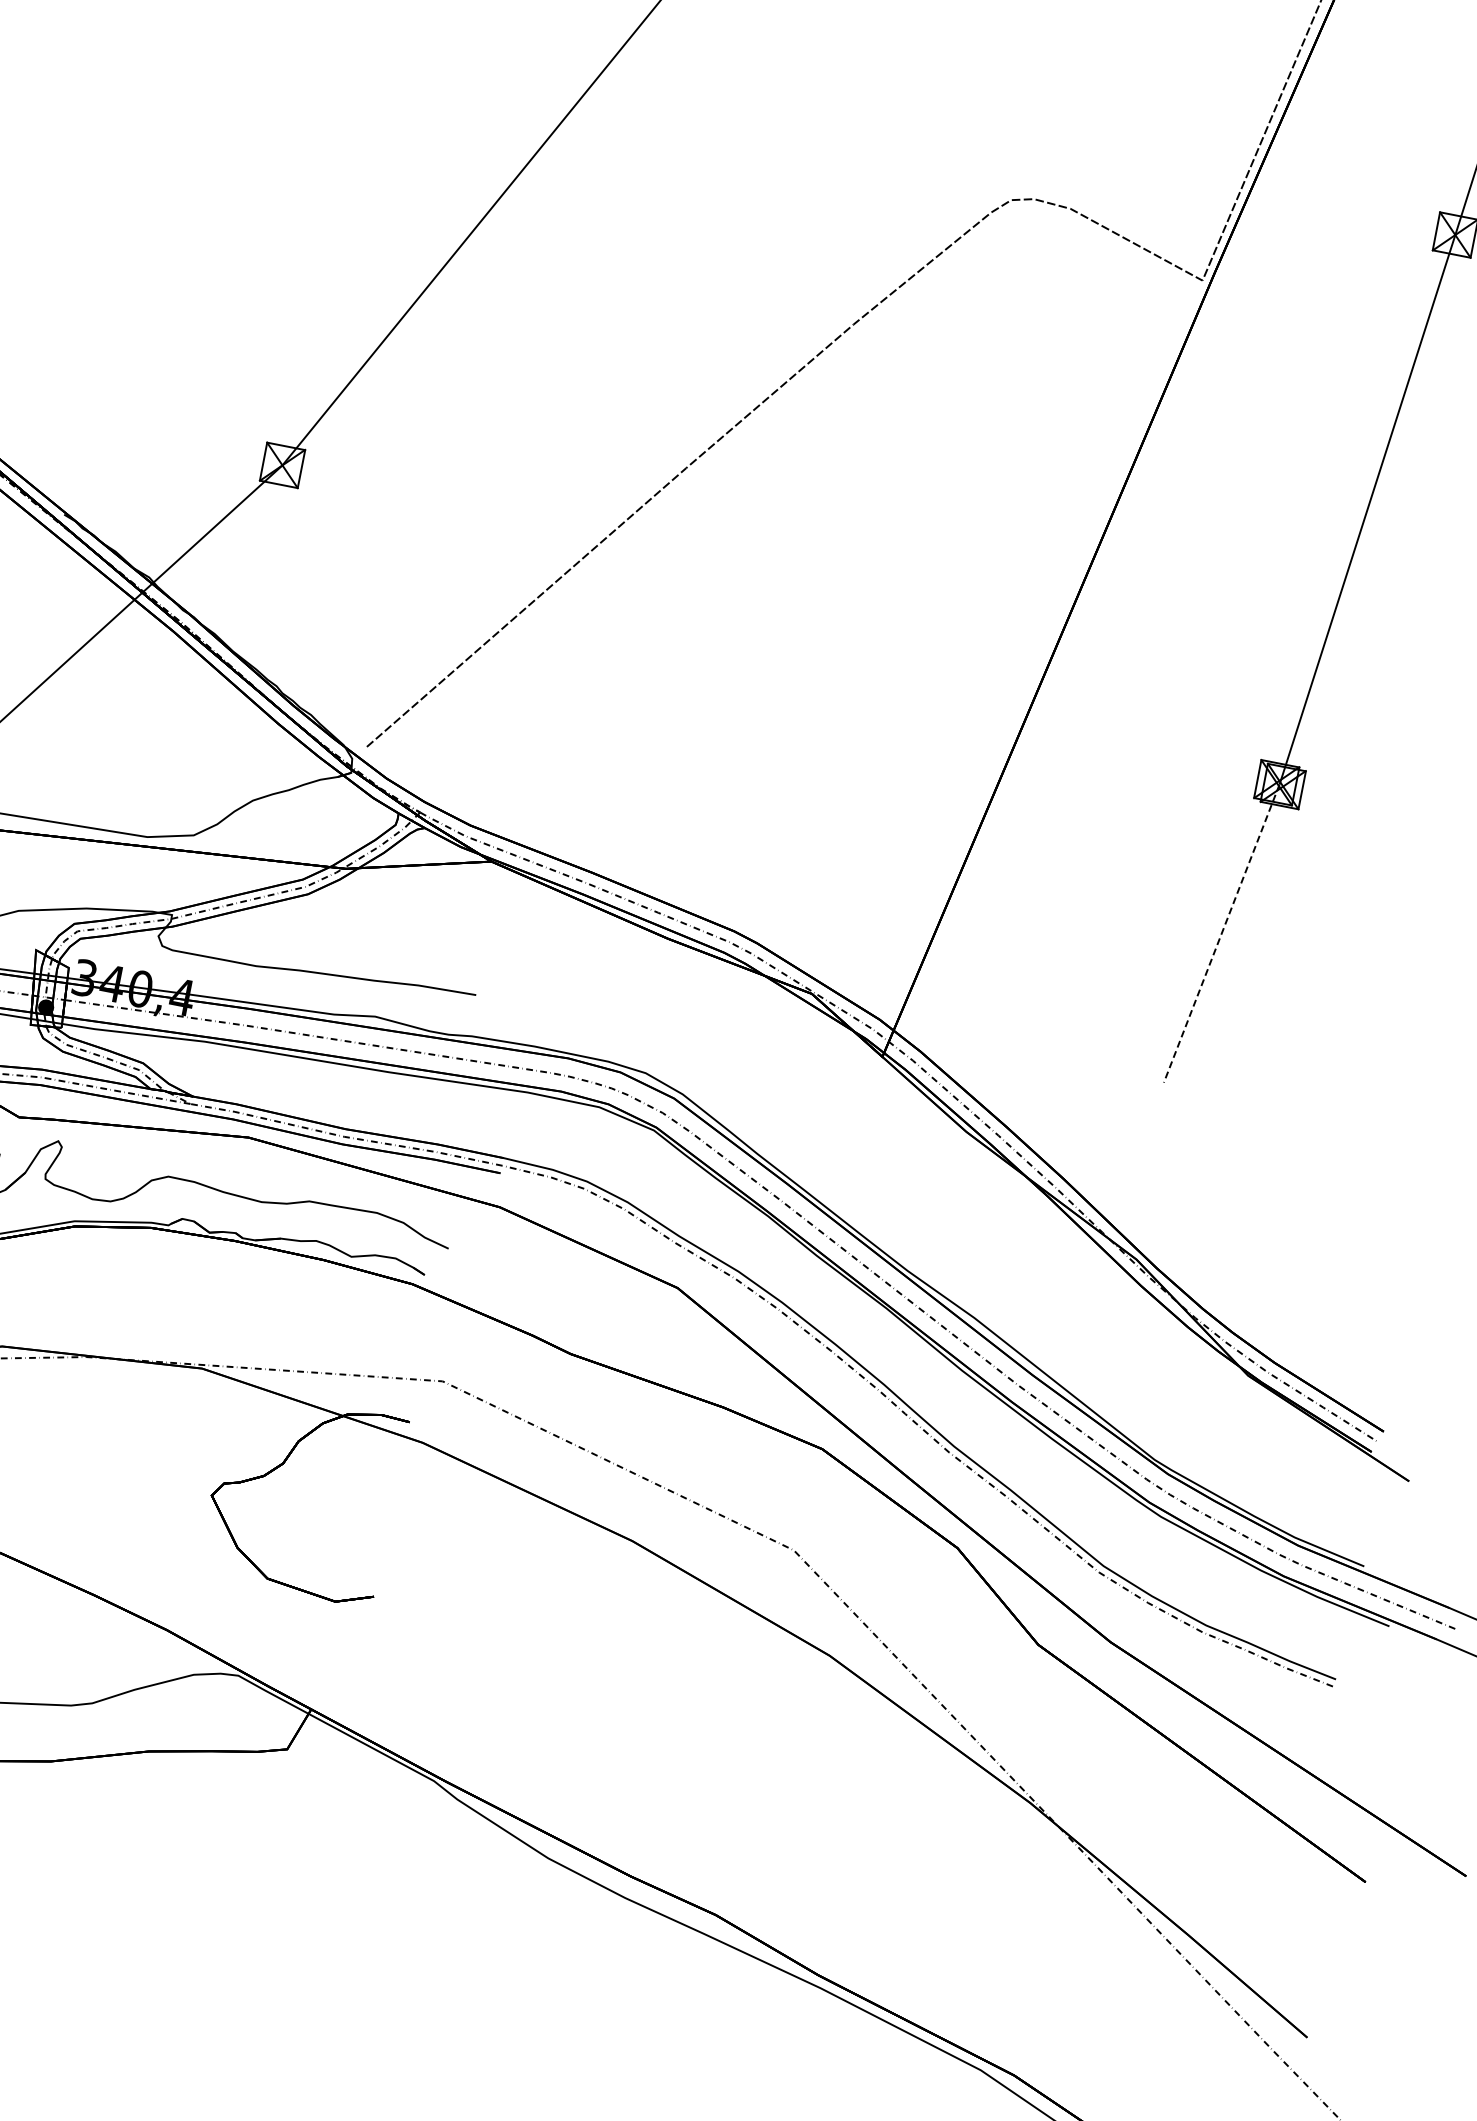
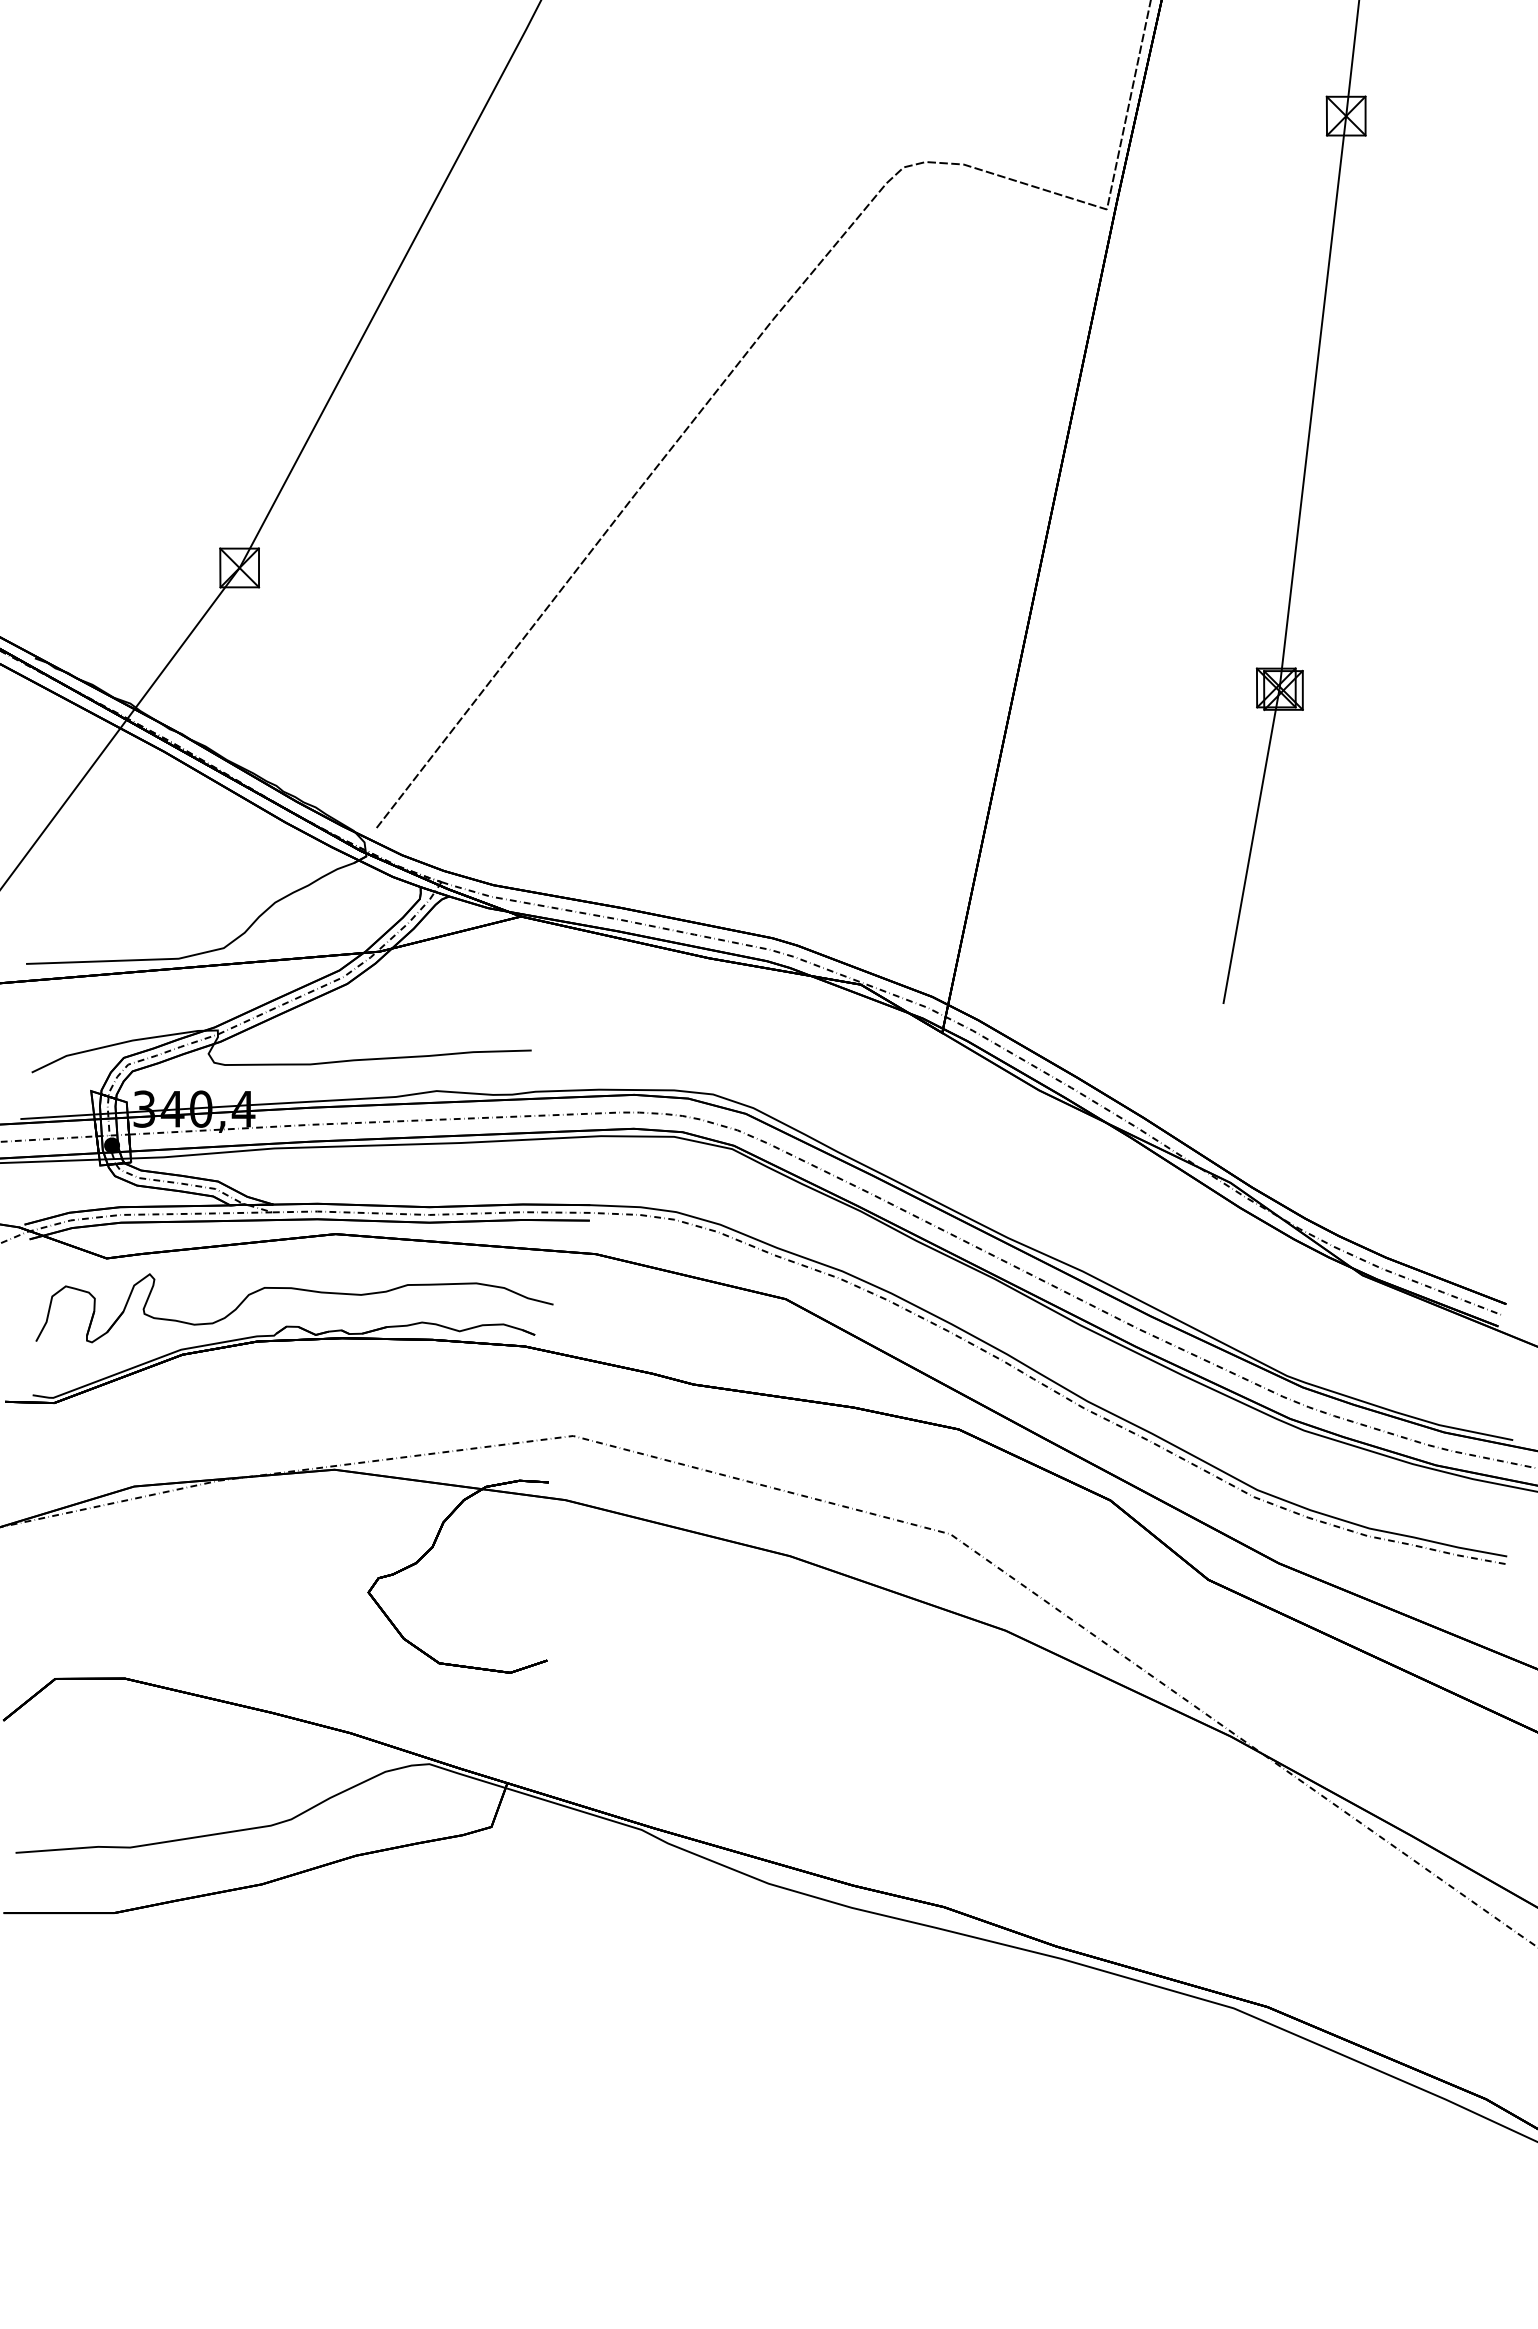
line: (1221, 933) -> (1251, 846), dashed -> solid

